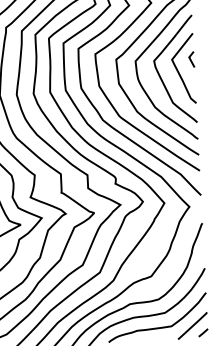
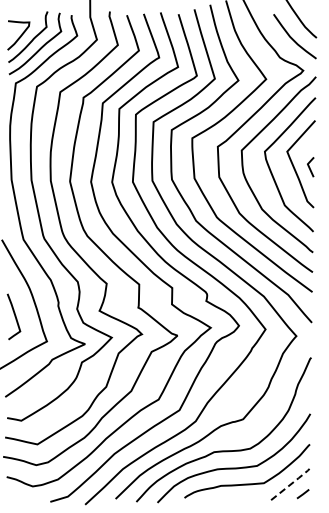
curve: (191, 59) -> (310, 167), moved
line: (193, 325) -> (291, 483), solid -> dashed

